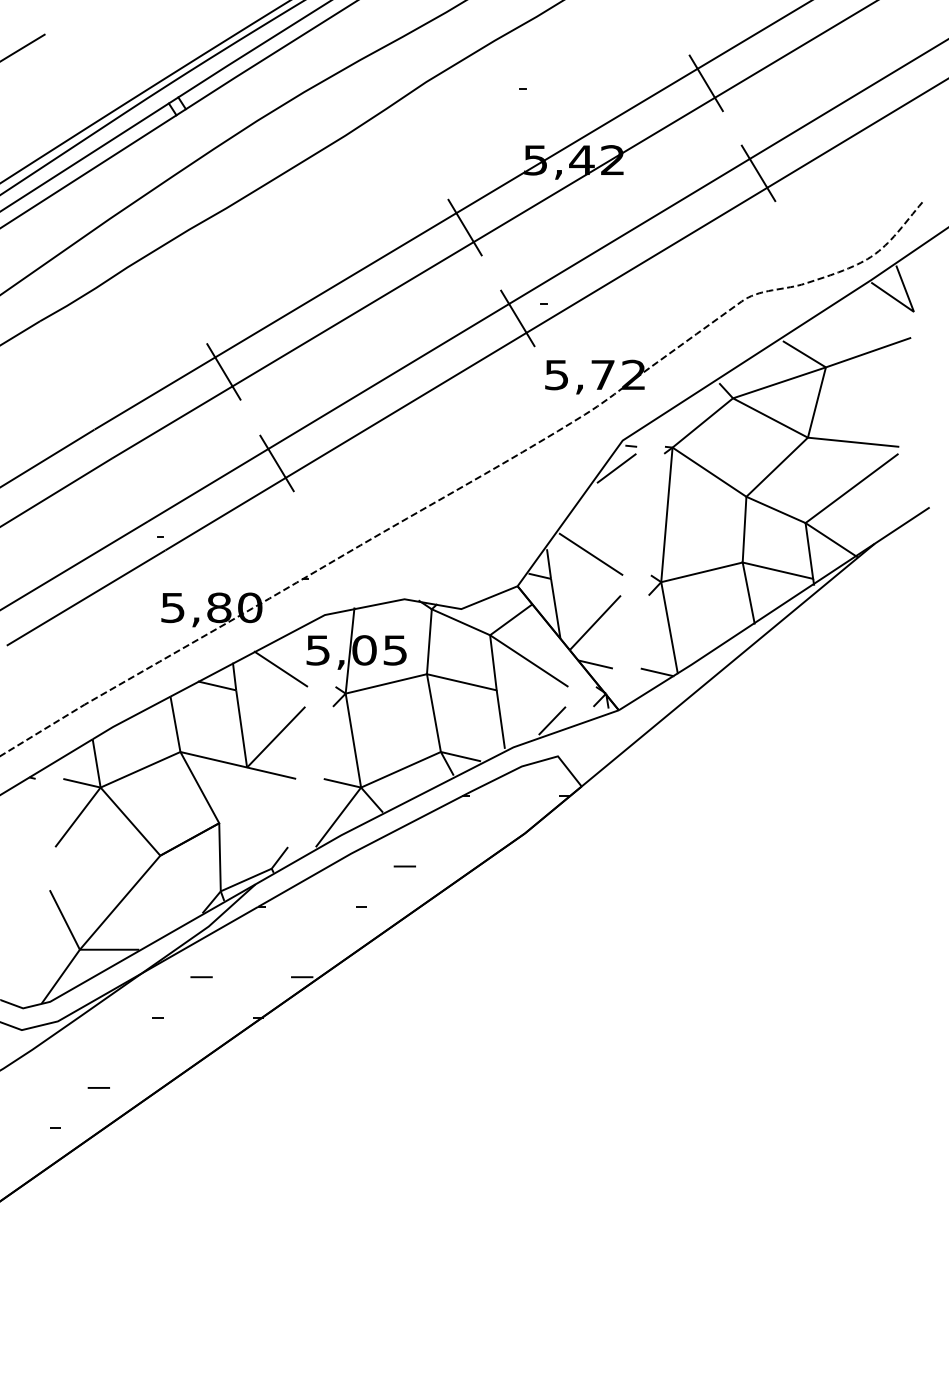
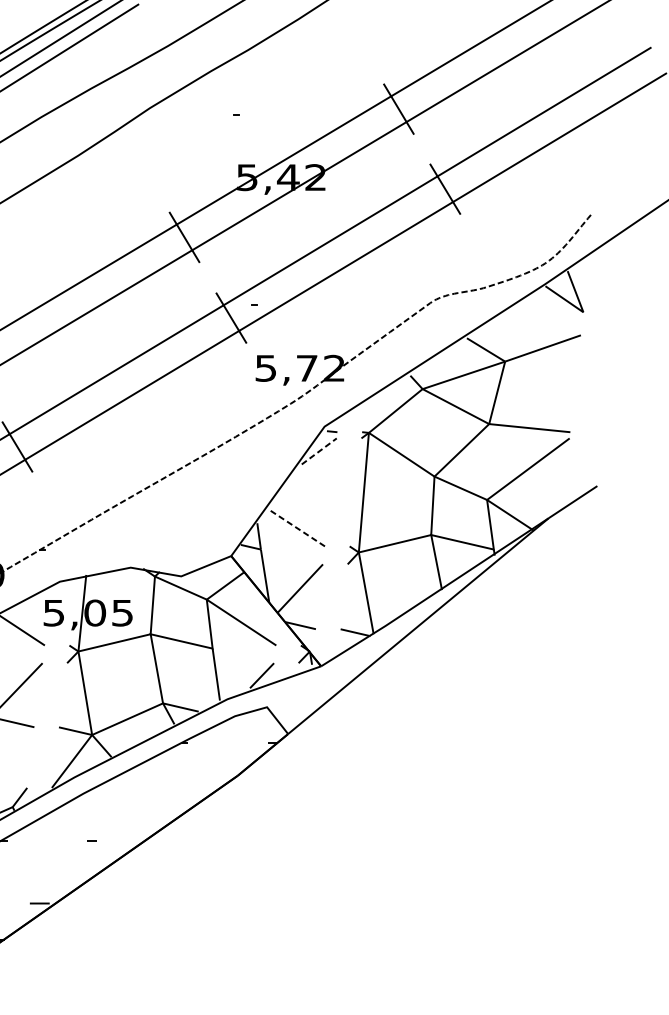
line: (616, 468) -> (319, 451), solid -> dashed
line: (590, 554) -> (295, 527), solid -> dashed
line: (404, 866) -> (130, 805), removed

